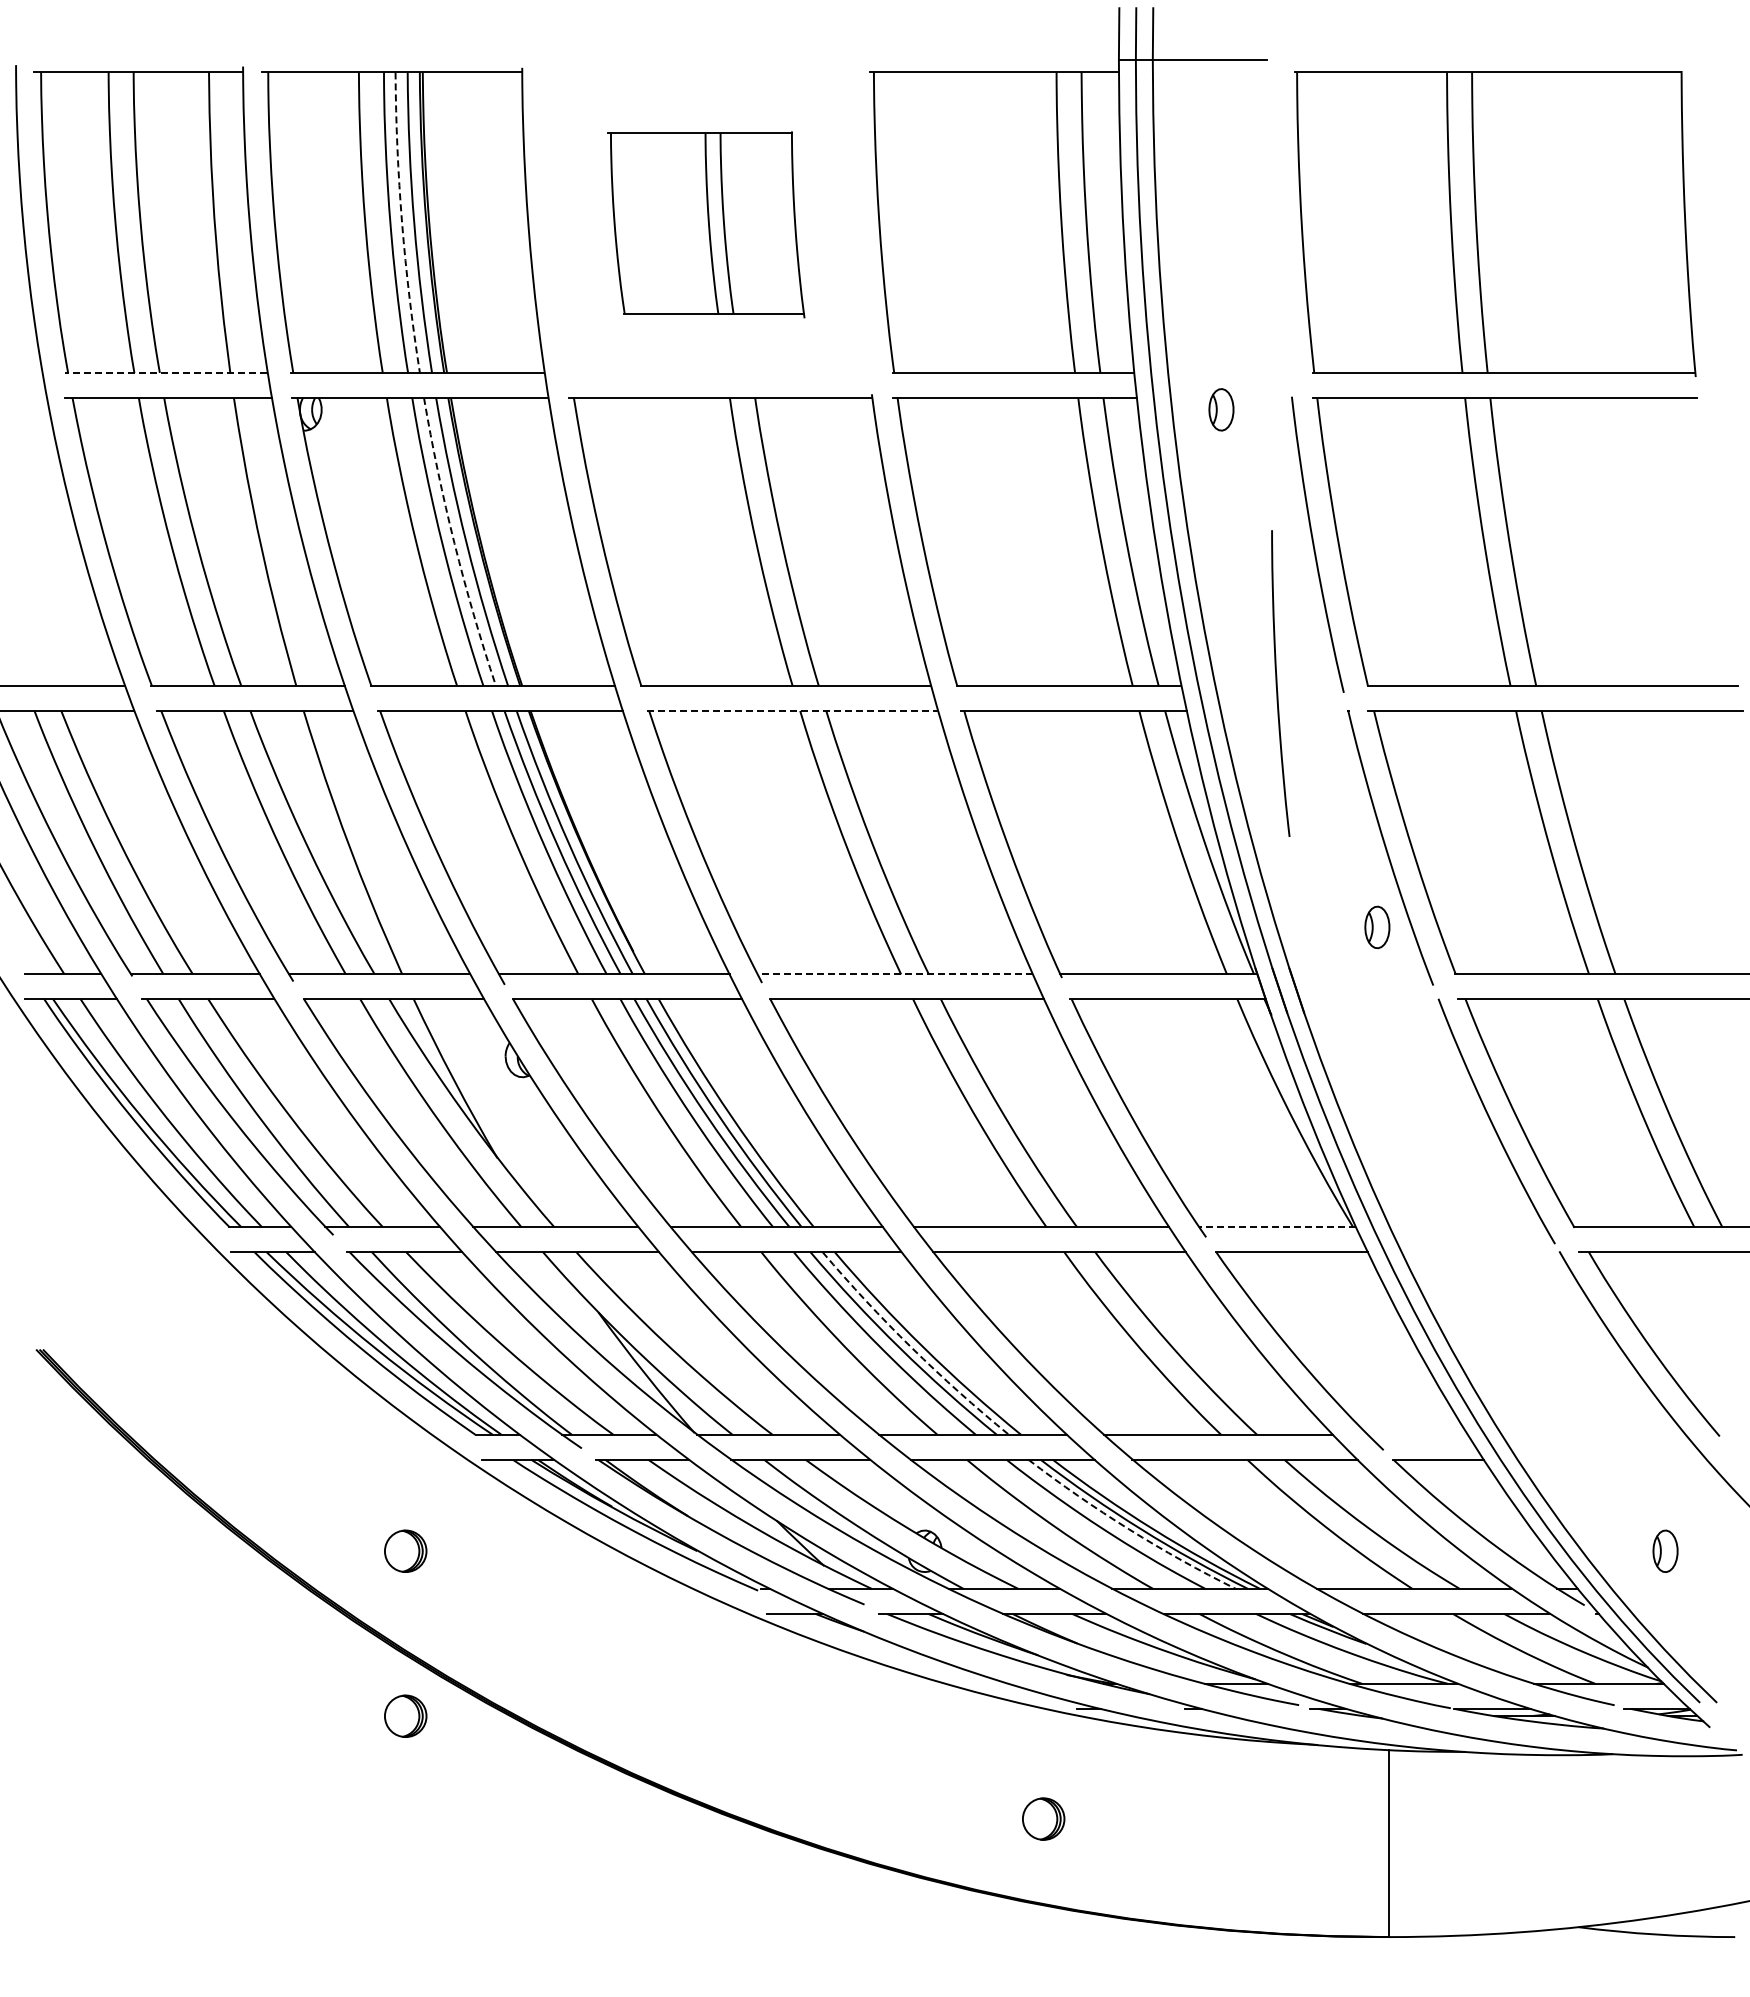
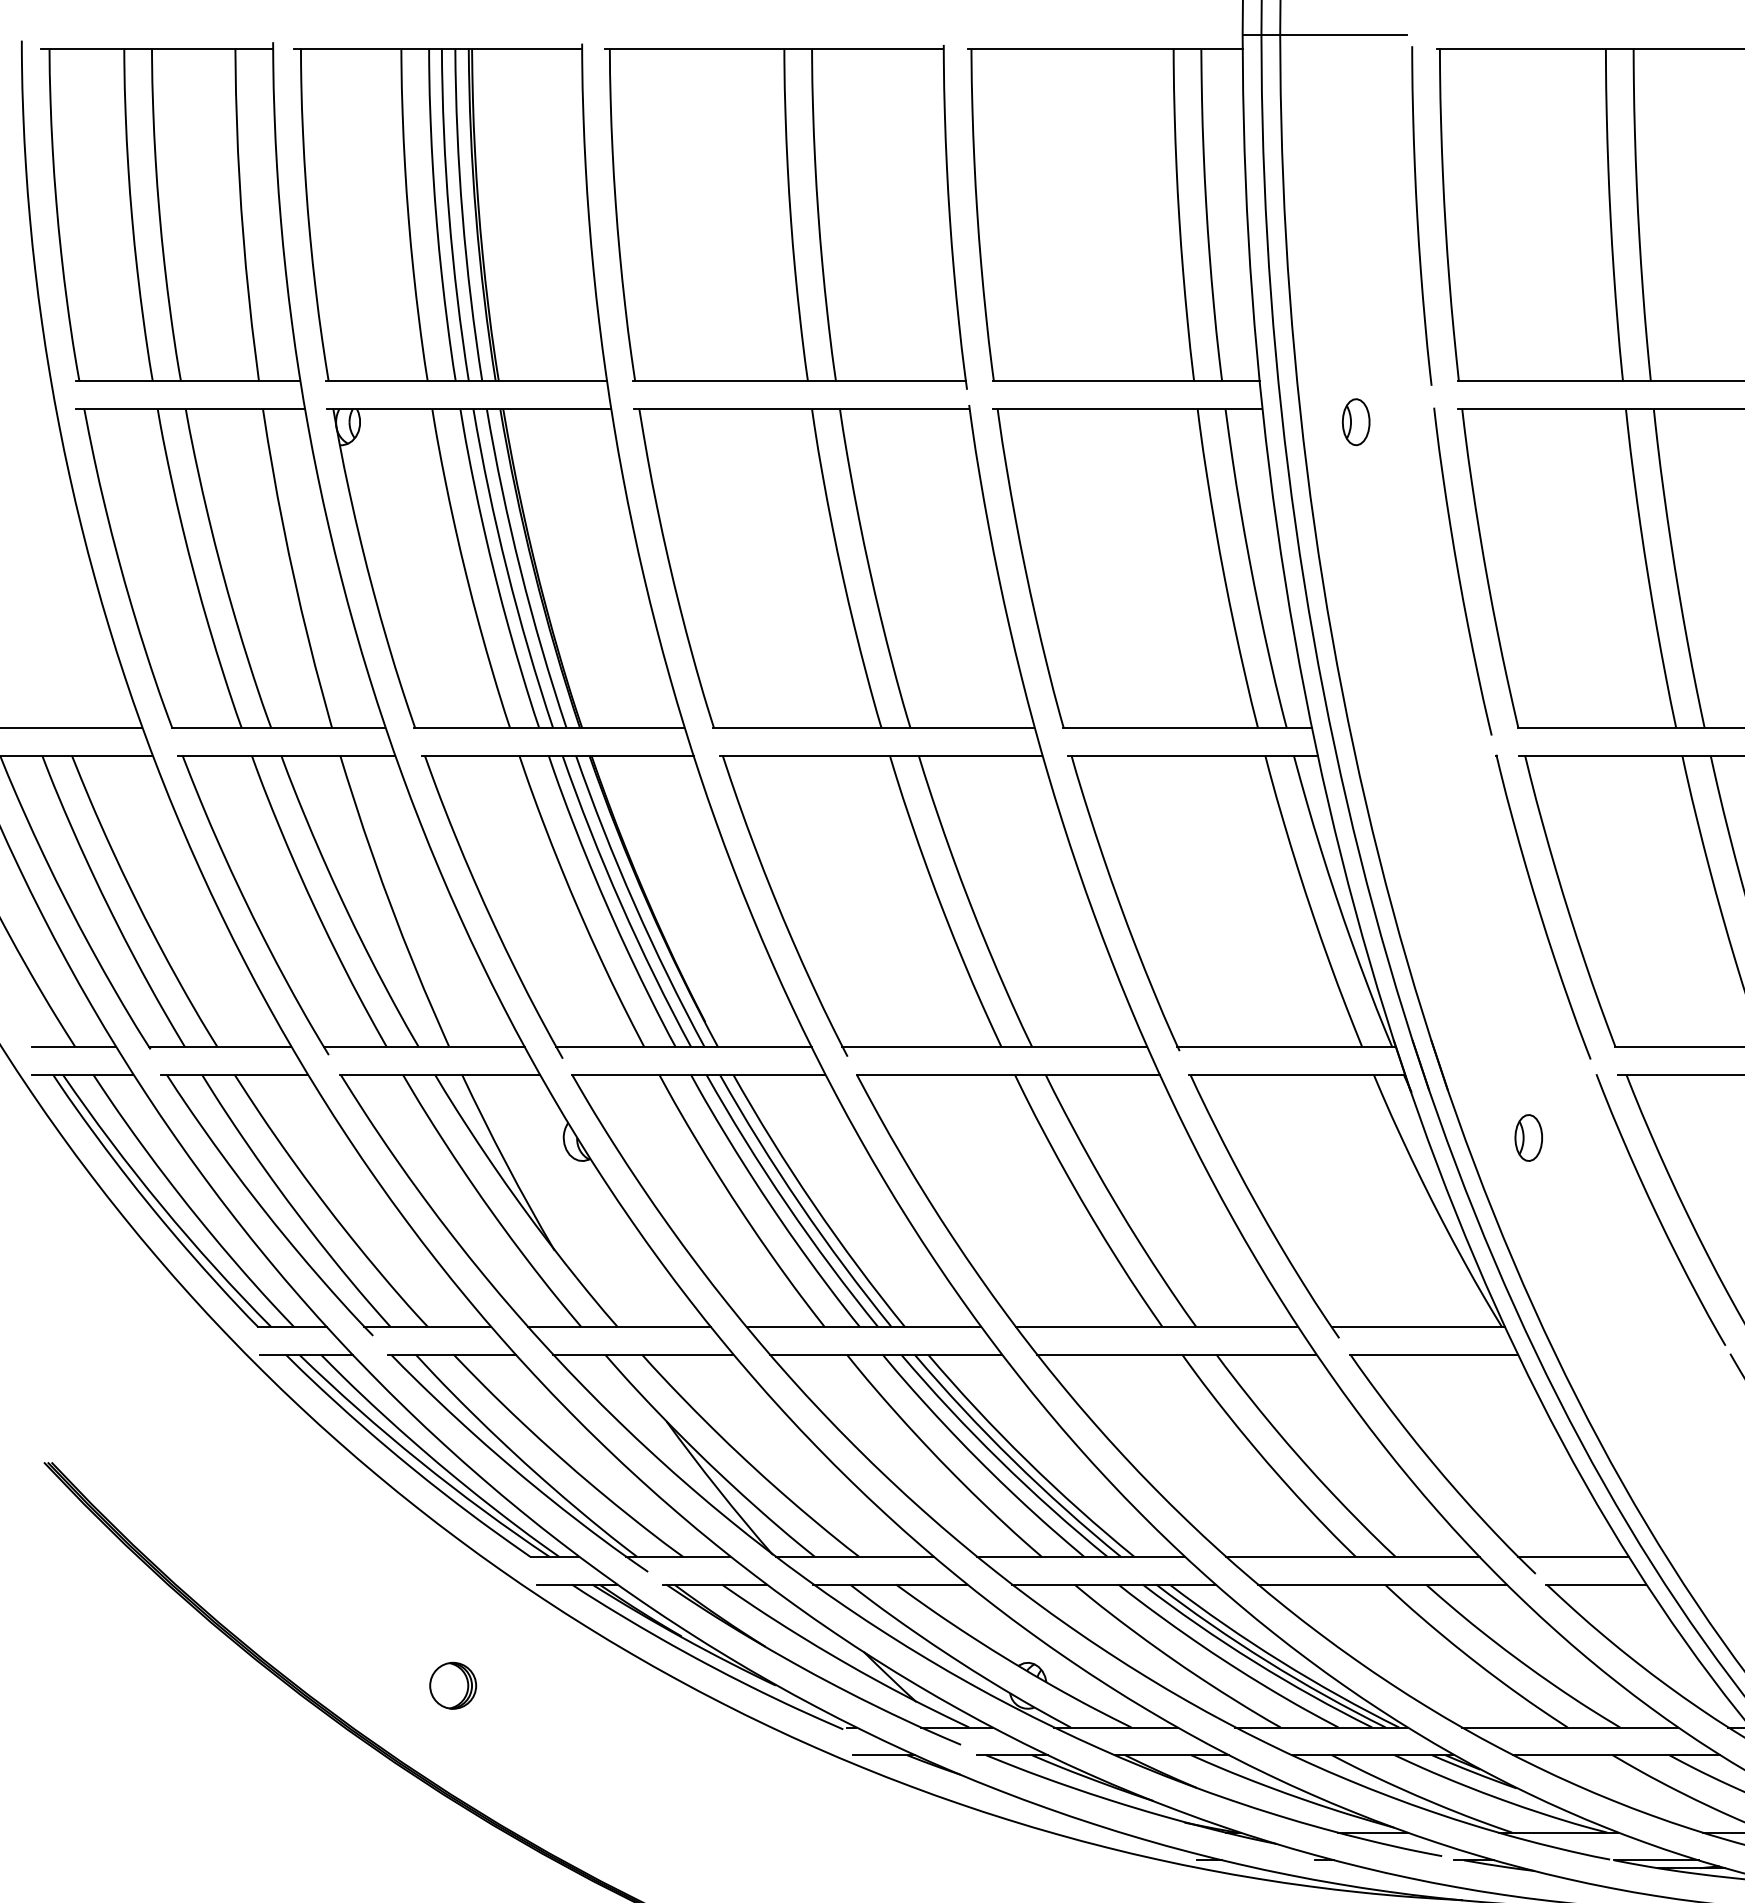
arc: (402, 223) -> (449, 215), dashed -> solid
part: (706, 224) -> (786, 217), size x1.67
line: (165, 372) -> (187, 380), dashed -> solid
arc: (454, 543) -> (507, 570), dashed -> solid
curve: (1277, 683) -> (1418, 215), moved
line: (793, 710) -> (882, 755), dashed -> solid
part: (1377, 927) -> (1528, 1138), moved
line: (894, 974) -> (994, 1047), dashed -> solid
line: (1277, 1227) -> (1418, 1327), dashed -> solid
arc: (911, 1347) -> (1013, 1460), dashed -> solid
line: (1417, 1434) -> (1573, 1556), added
arc: (1129, 1529) -> (1254, 1661), dashed -> solid
part: (405, 1715) -> (452, 1867), removed

